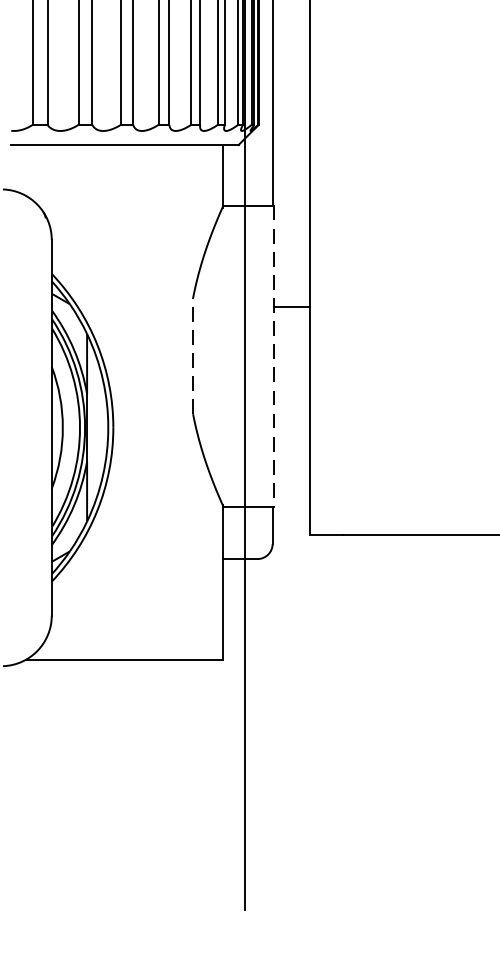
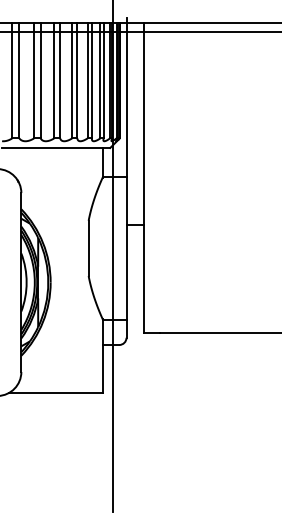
line: (192, 356) -> (88, 248), dashed -> solid
line: (274, 356) -> (127, 248), dashed -> solid

